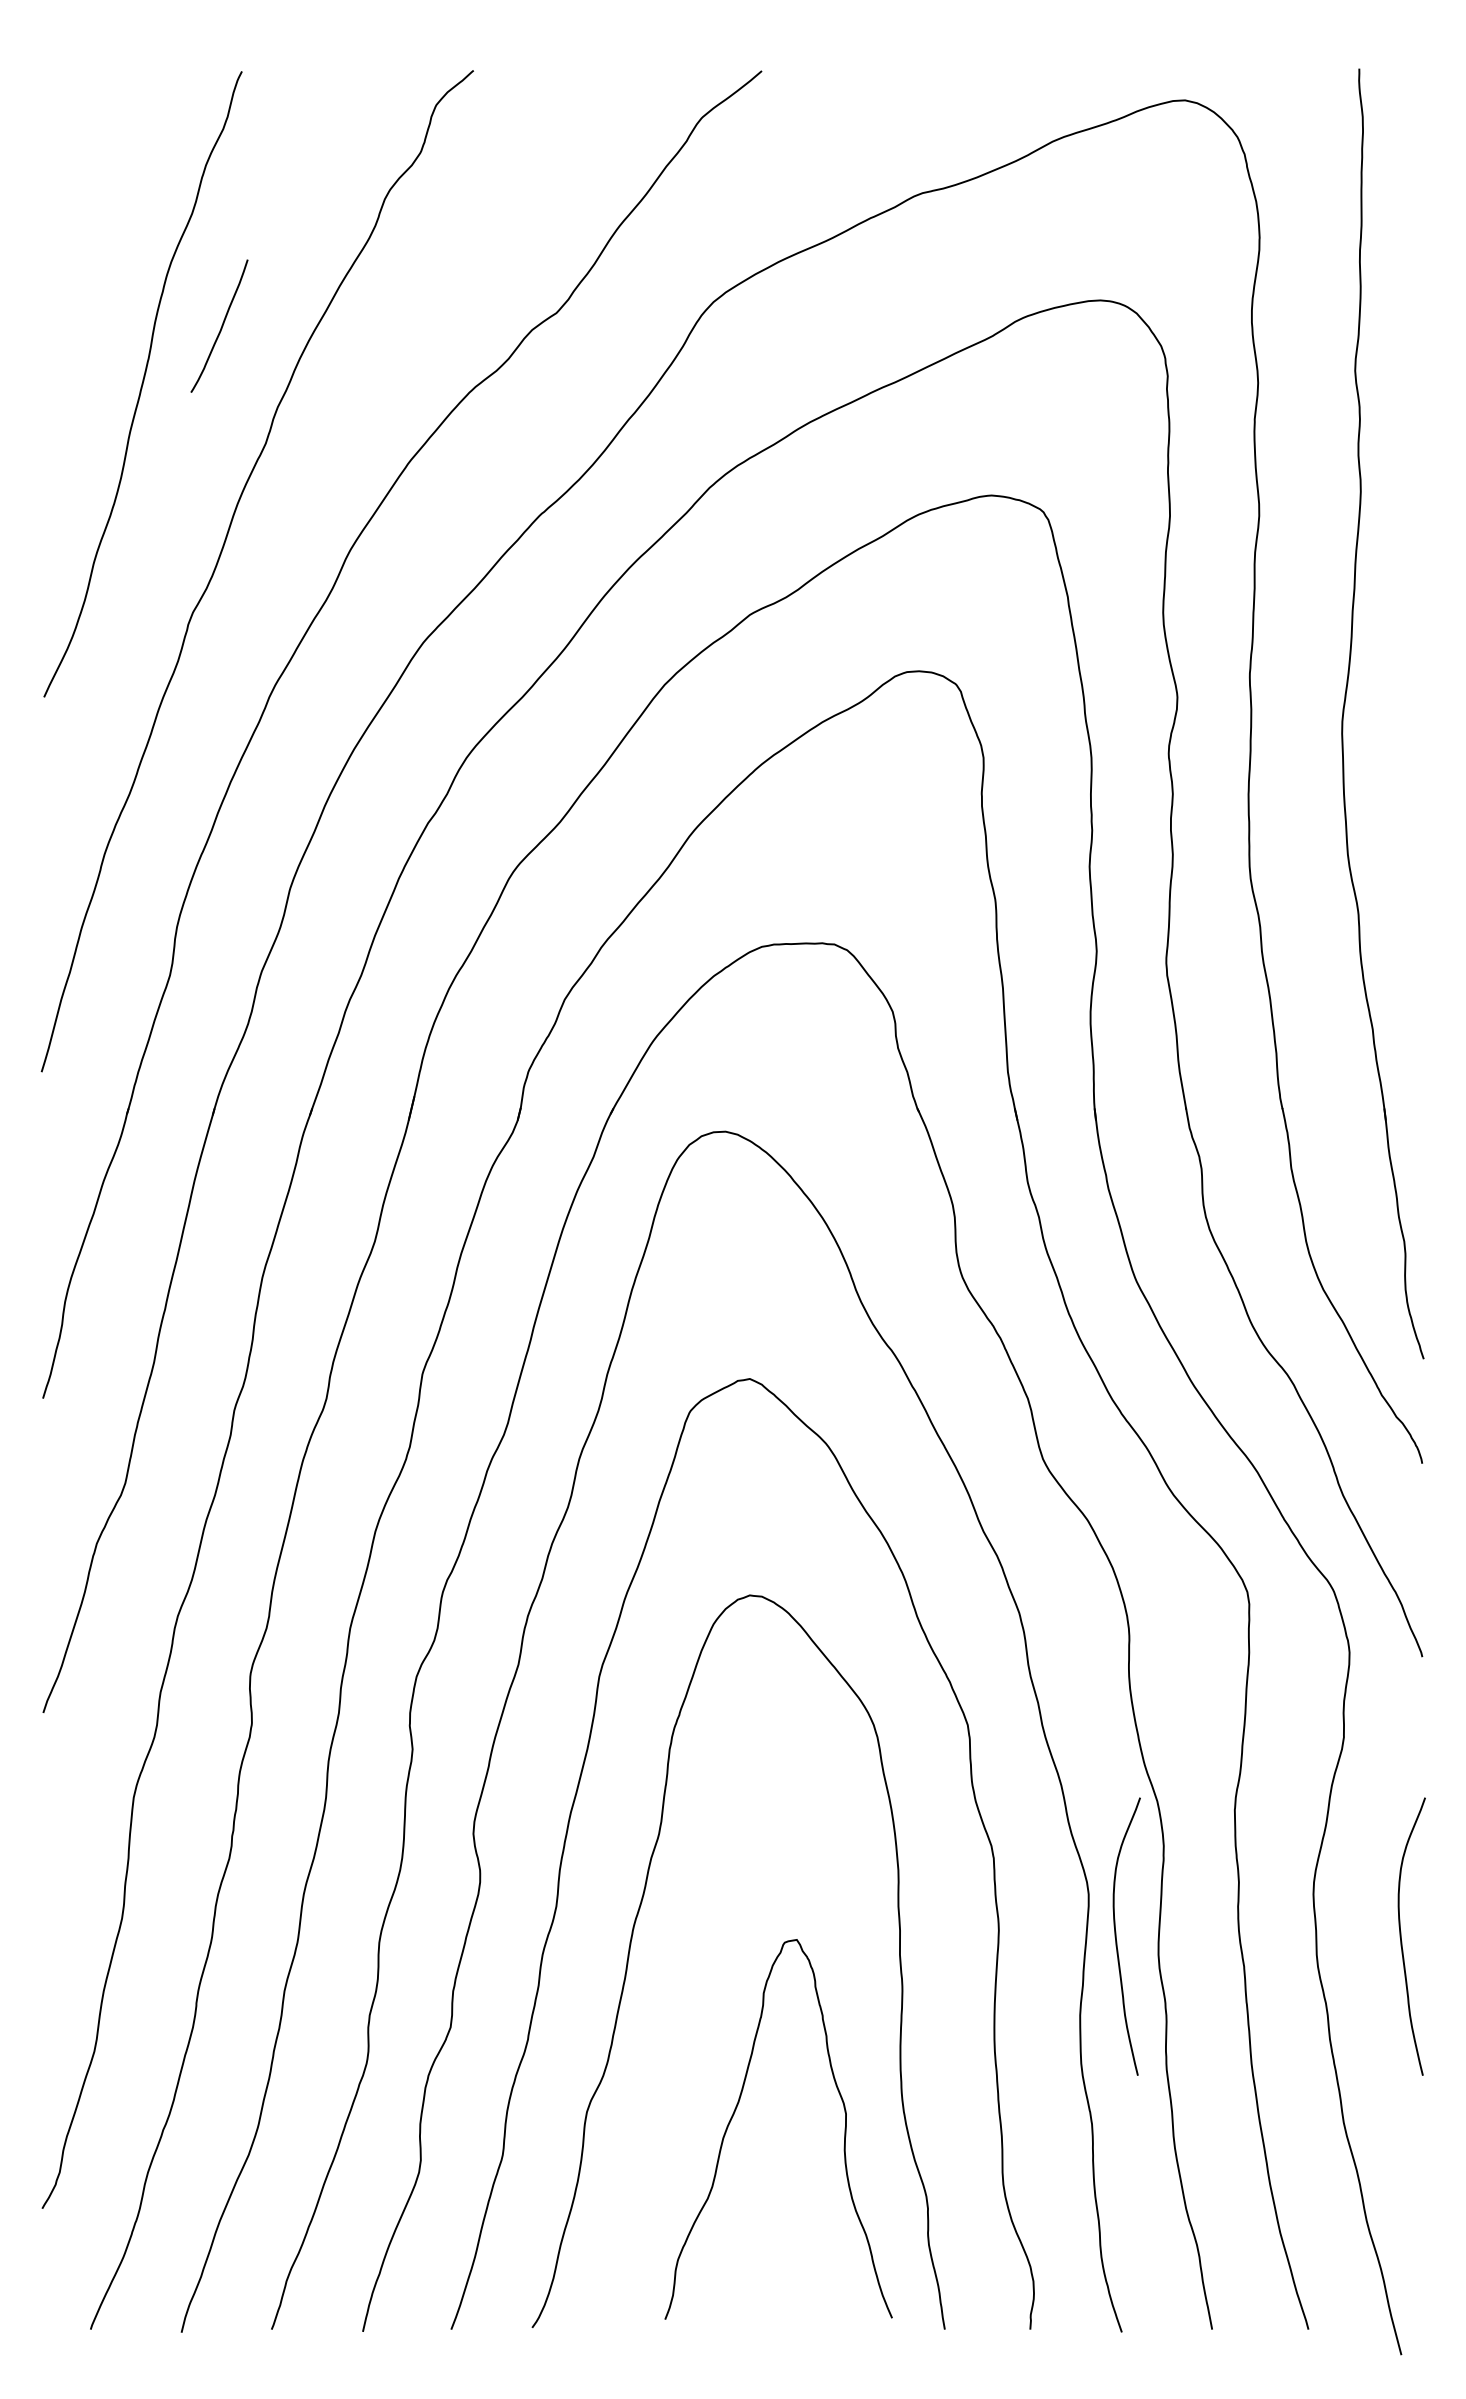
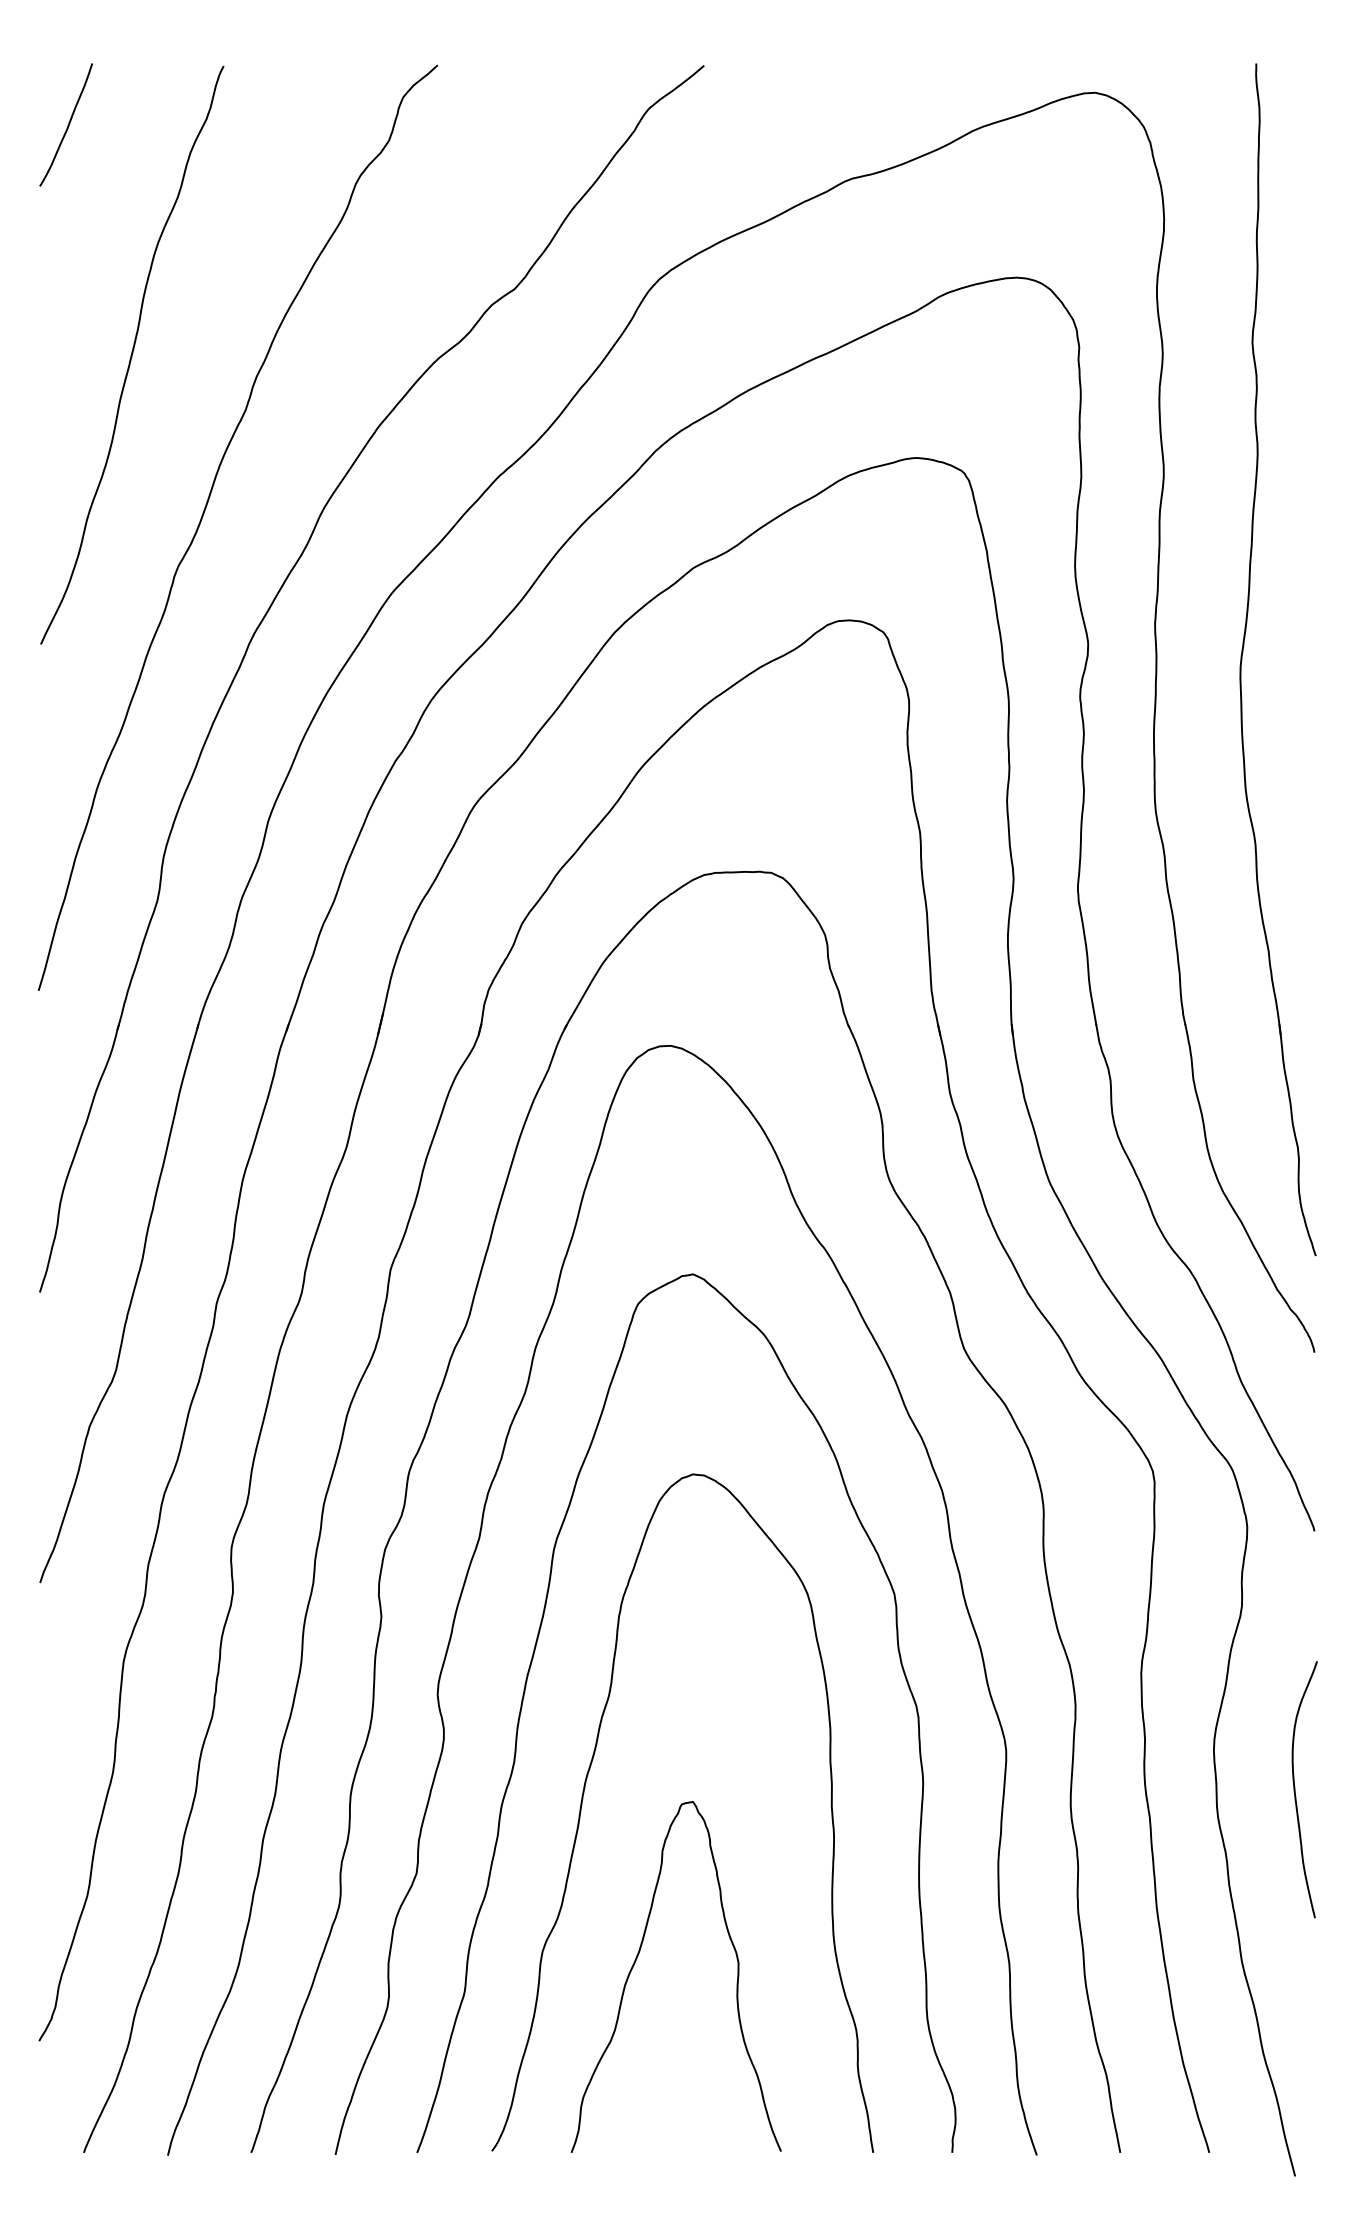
curve: (221, 325) -> (68, 124), moved
curve: (1116, 1936) -> (1031, 1789), removed
curve: (735, 2112) -> (636, 1961), moved

